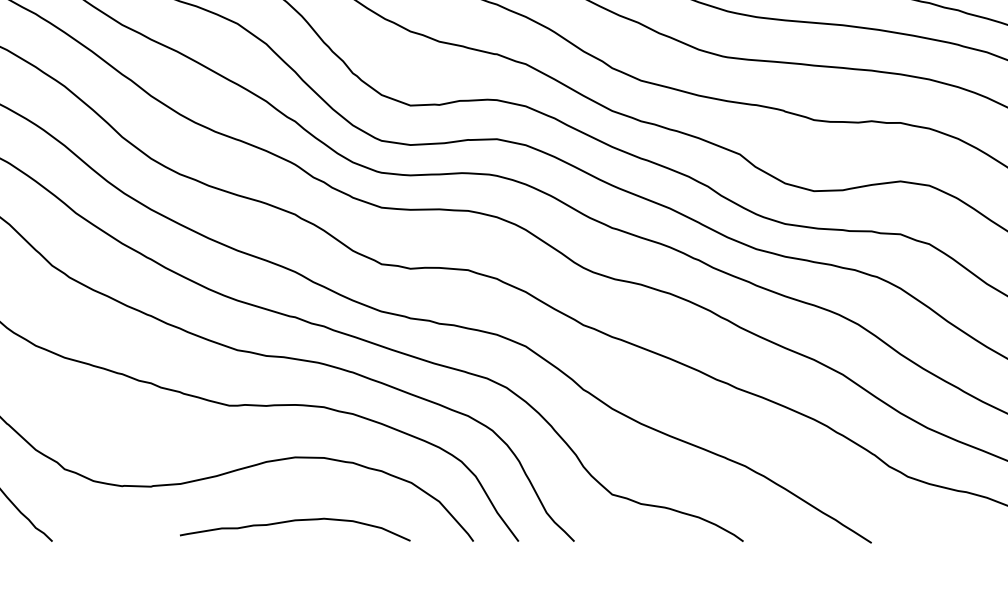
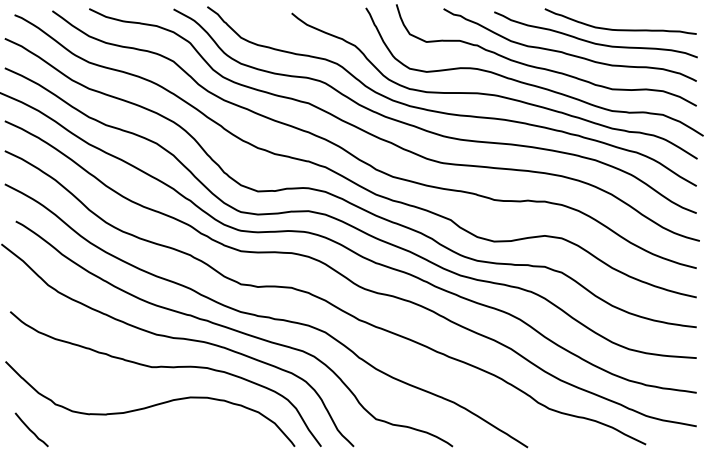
curve: (295, 522) -> (190, 435), removed

